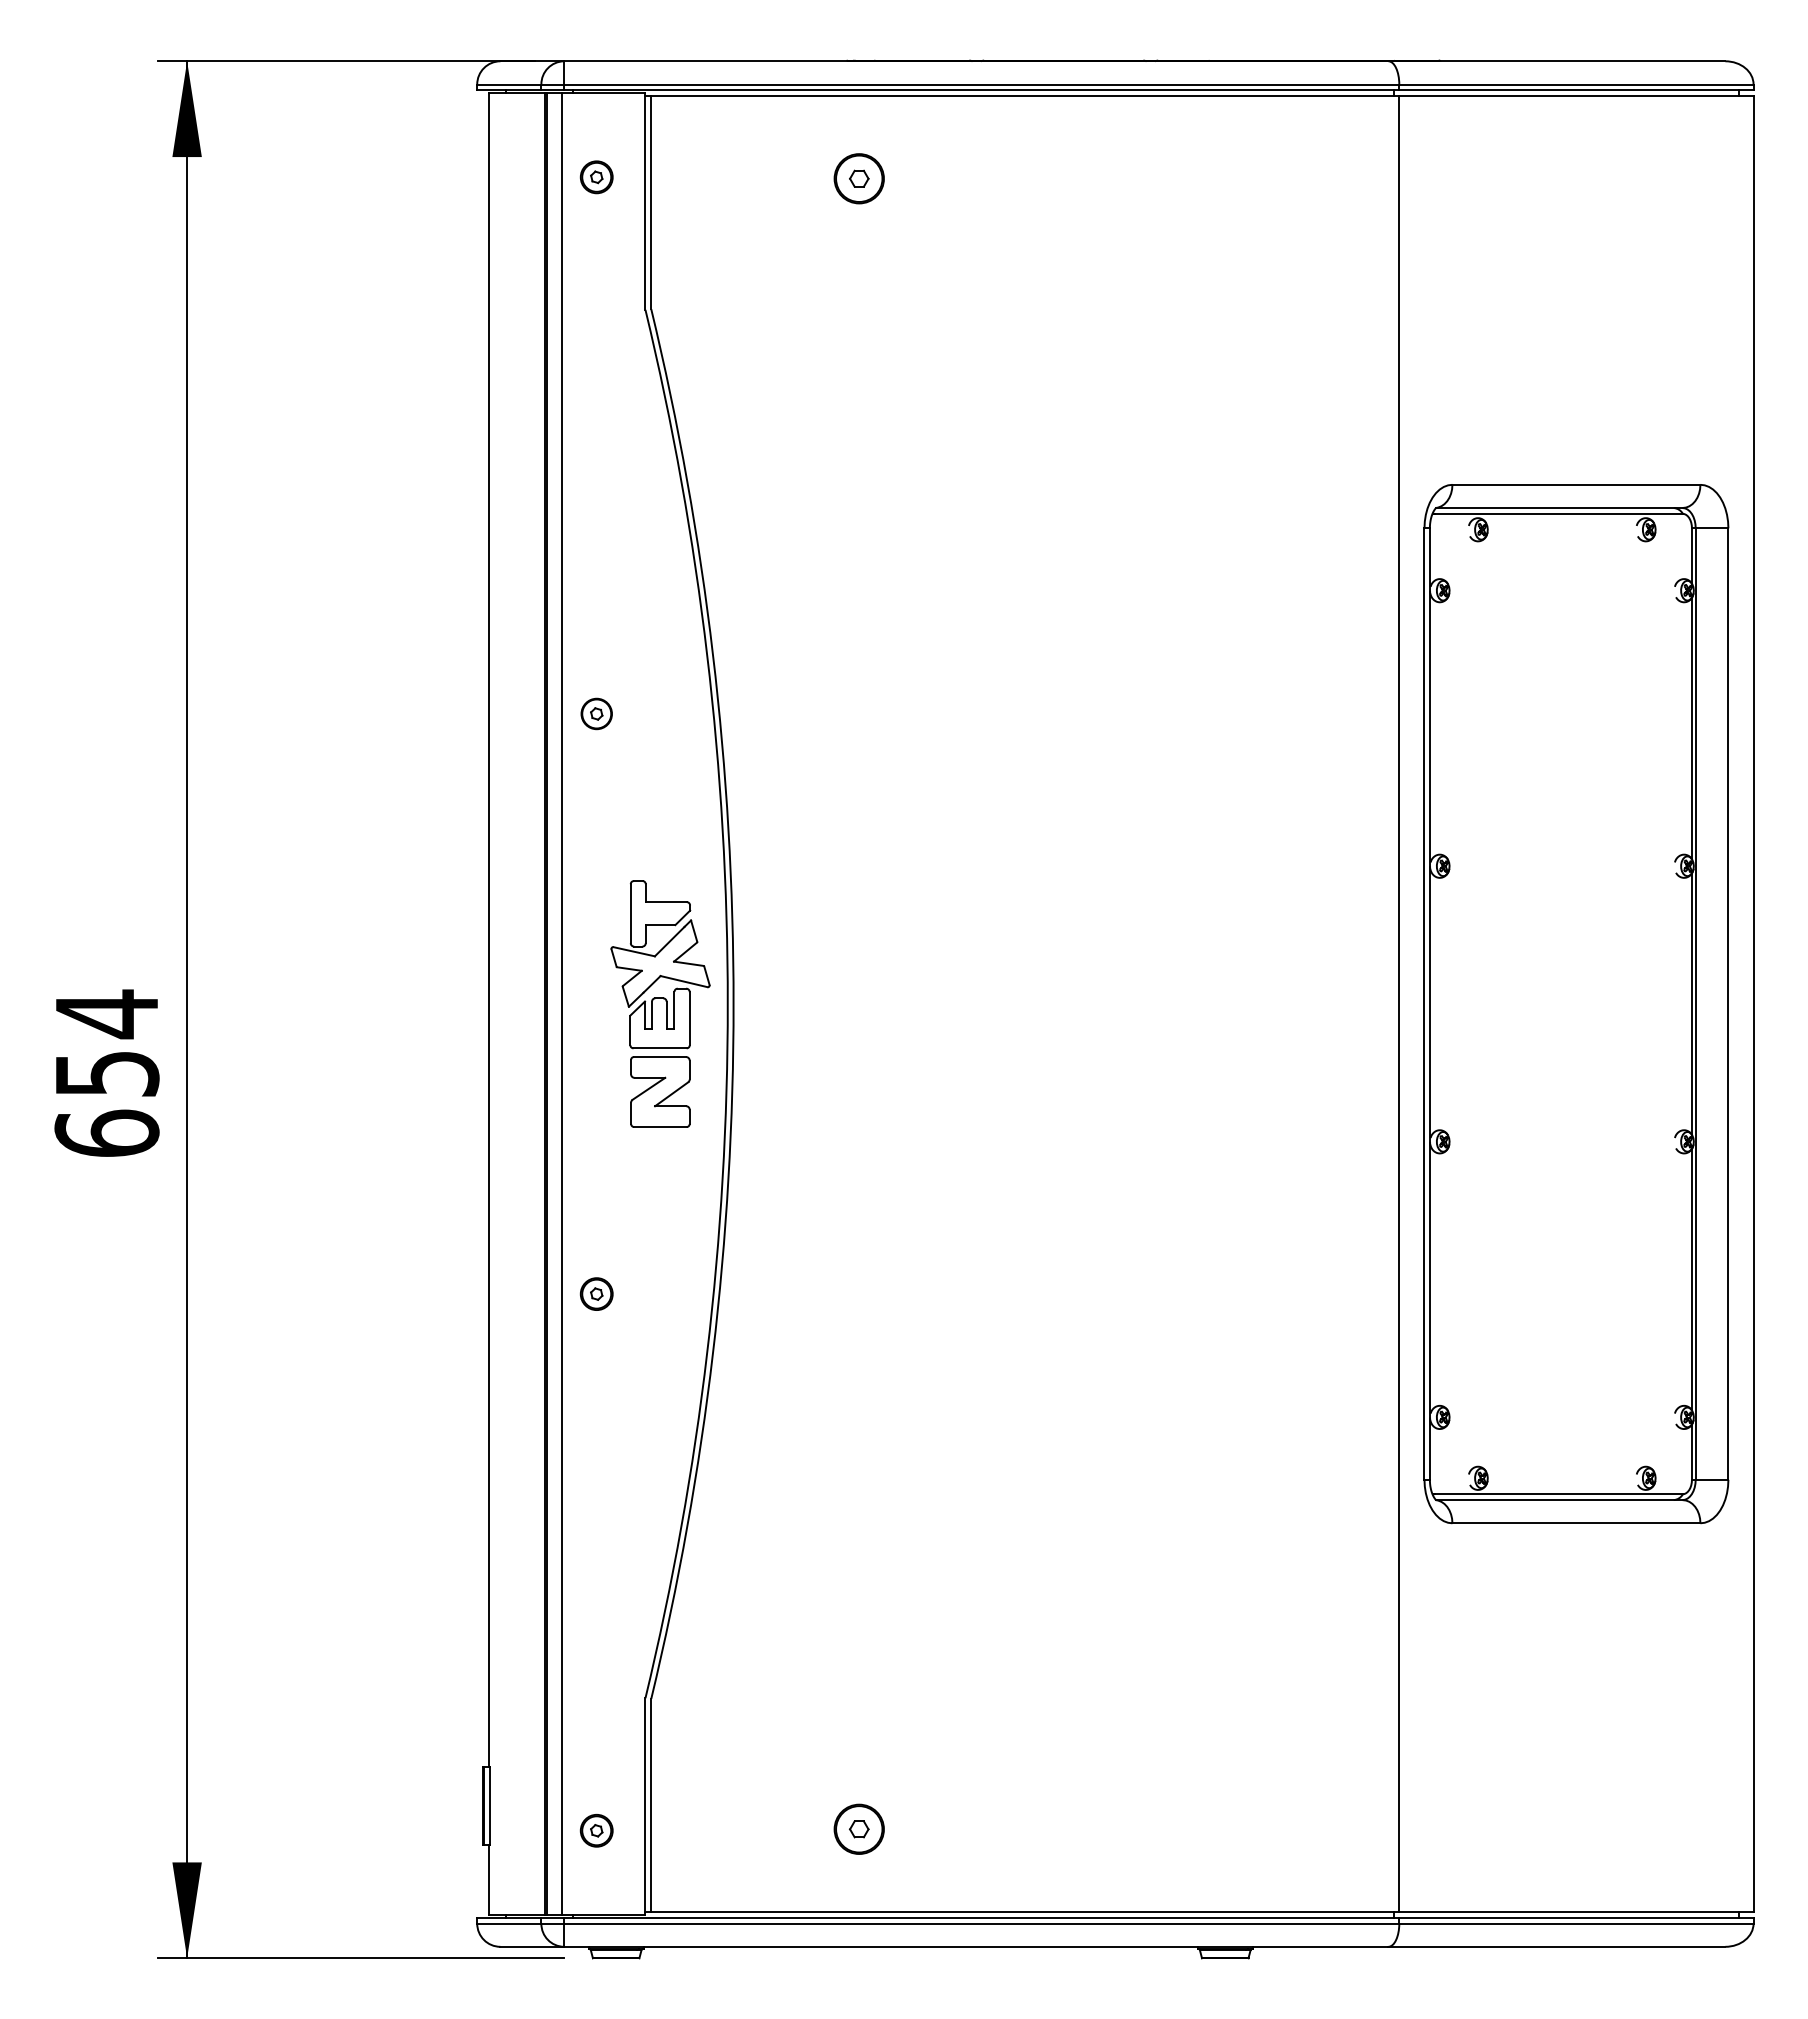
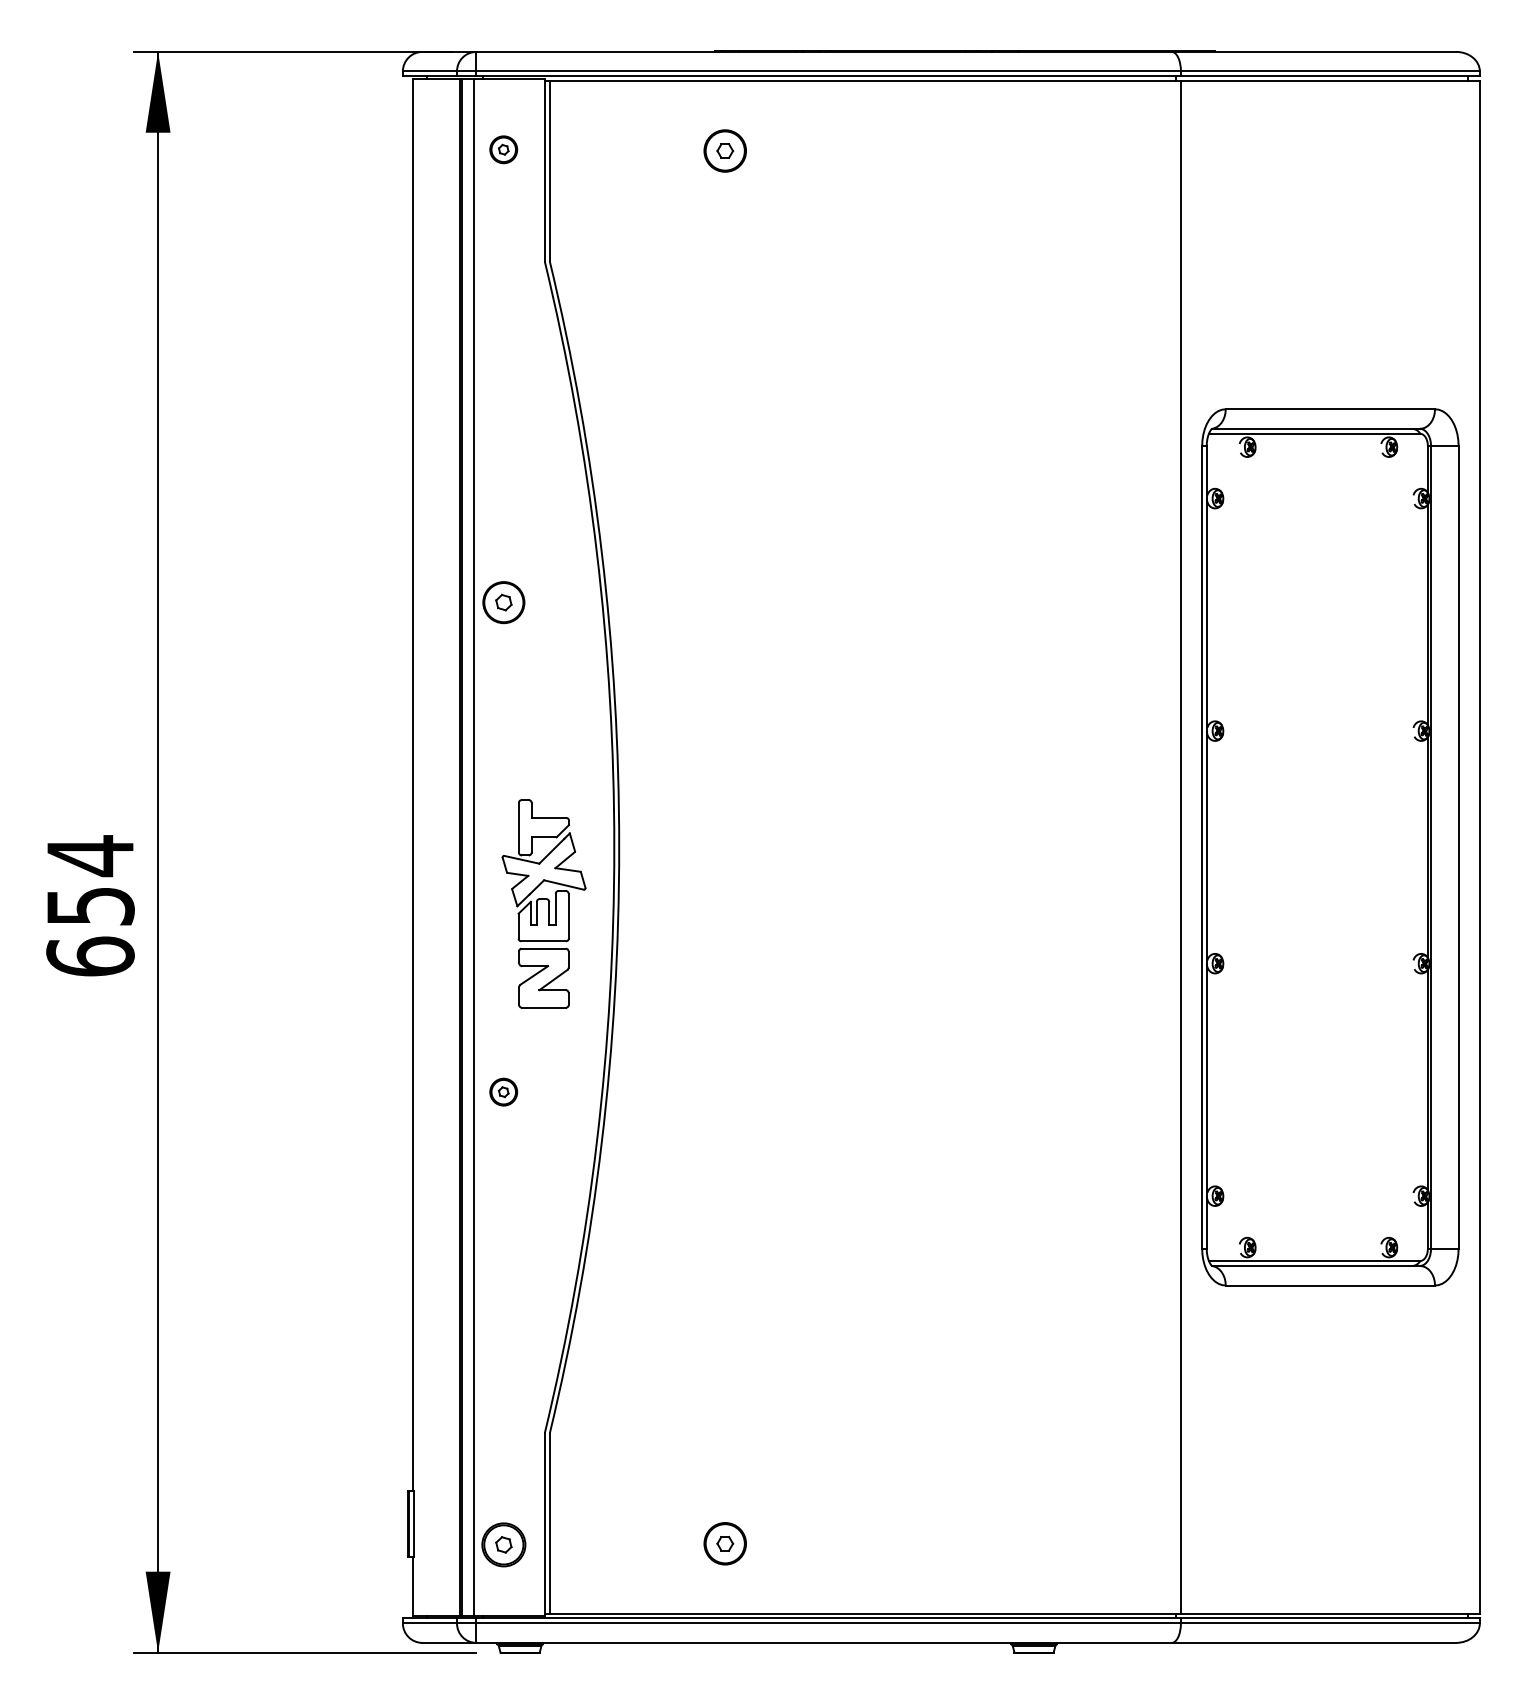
part: (596, 713) -> (503, 602), size x1.6
part: (660, 1003) -> (544, 903), moved
part: (596, 1830) -> (503, 1544), size x1.6

